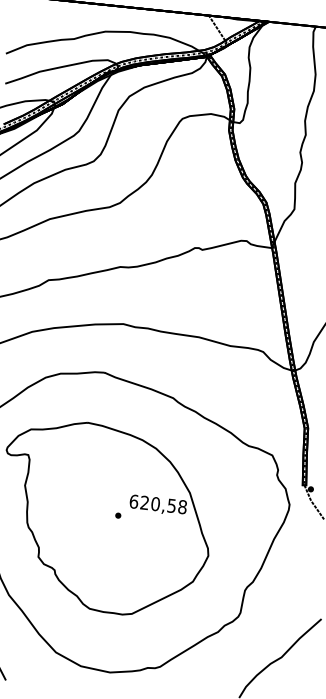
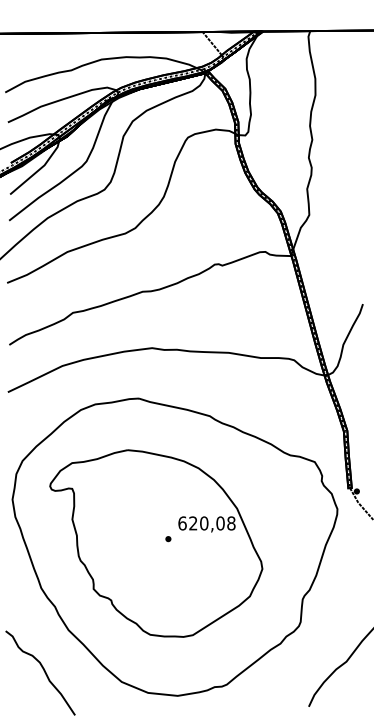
text: (171, 505) -> (220, 523), 620,58 -> 620,08

